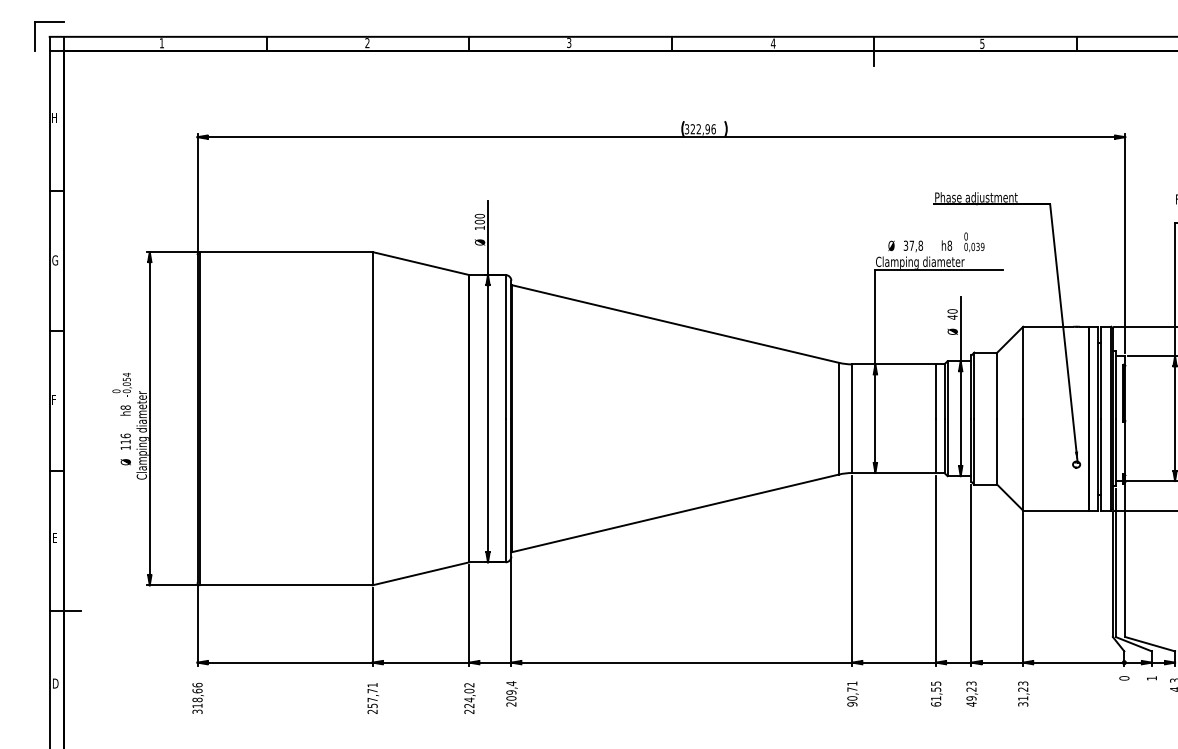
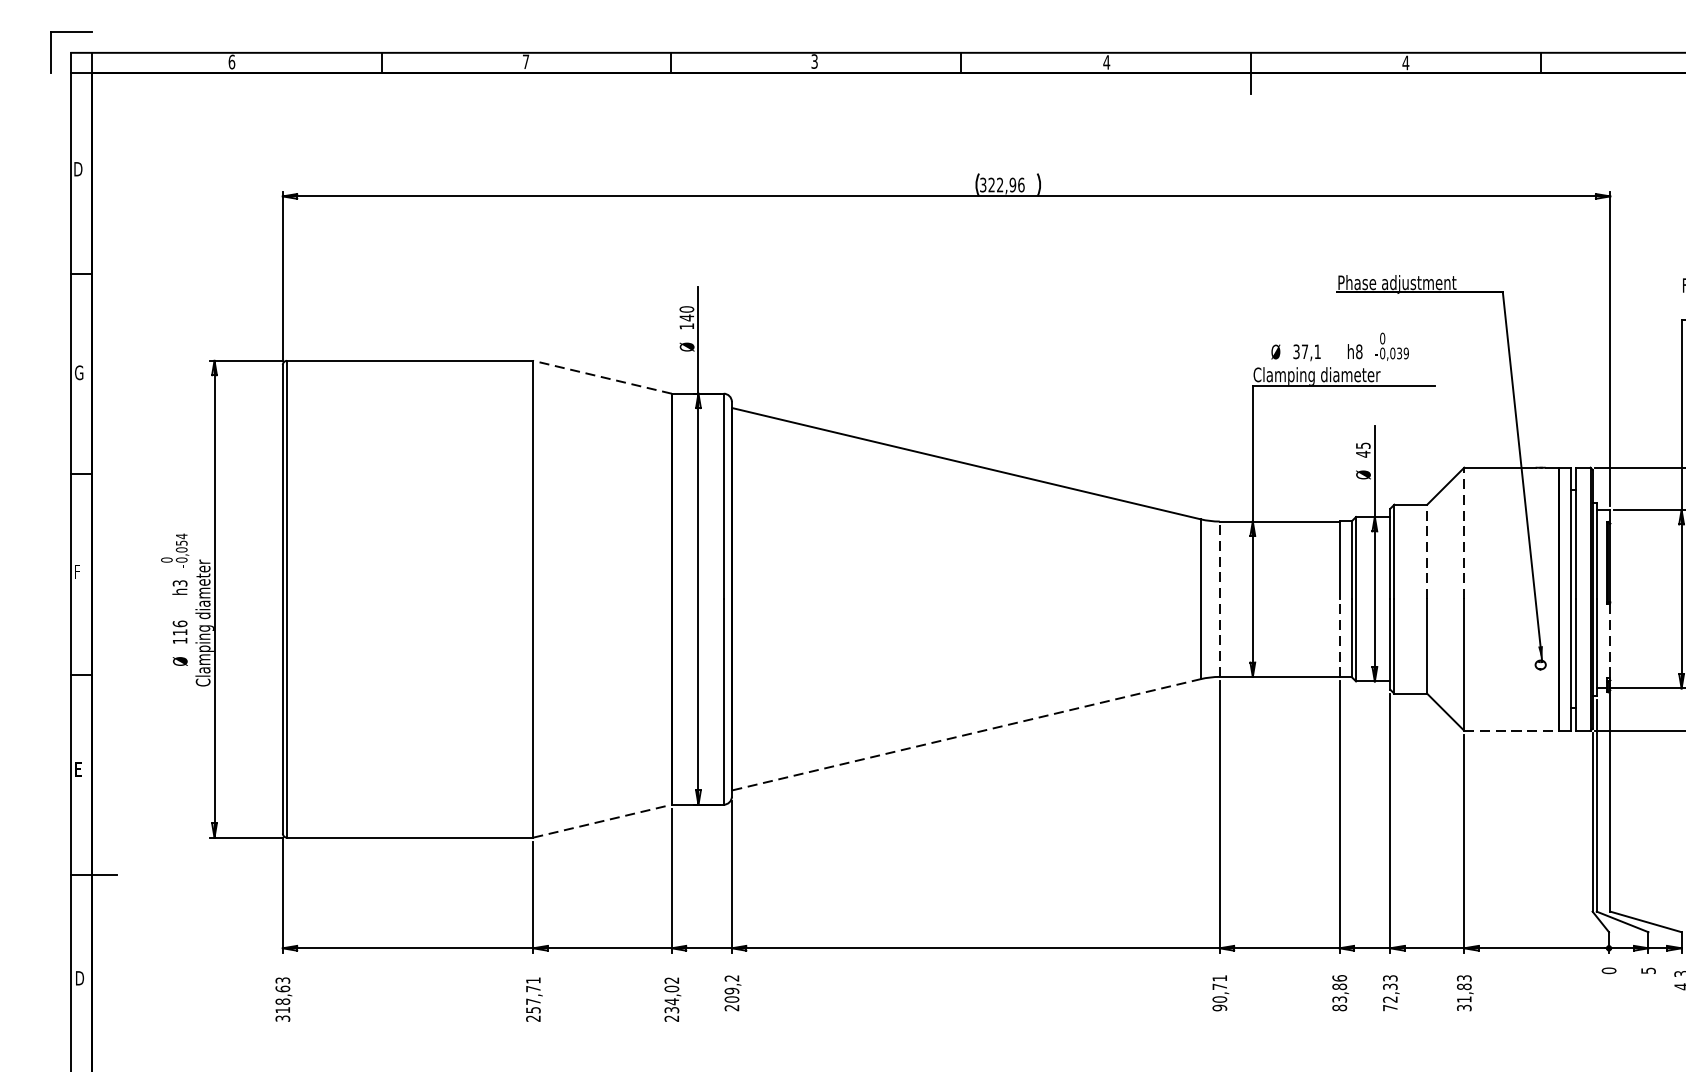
text: (161, 43) -> (231, 62), 1 -> 6
text: (367, 43) -> (526, 62), 2 -> 7
text: (982, 43) -> (1406, 62), 5 -> 4
text: (54, 118) -> (78, 169), H -> D
text: (479, 221) -> (686, 317), 100 -> 140
text: (920, 245) -> (1317, 351), 37,8 -> 37,1
line: (420, 263) -> (601, 377), solid -> dashed
text: (952, 311) -> (1363, 445), 40 -> 45
line: (1023, 372) -> (1464, 533), solid -> dashed
line: (997, 385) -> (1427, 551), solid -> dashed
text: (125, 407) -> (179, 583), h8 -> h3
line: (852, 418) -> (1220, 598), solid -> dashed
line: (936, 445) -> (1340, 637), solid -> dashed
line: (1125, 447) -> (1610, 640), solid -> dashed
line: (1056, 510) -> (1511, 730), solid -> dashed
line: (675, 513) -> (966, 734), solid -> dashed
line: (420, 573) -> (601, 820), solid -> dashed
text: (1152, 678) -> (1649, 970), 1 -> 5
text: (511, 683) -> (732, 978), 209,4 -> 209,2
text: (197, 684) -> (282, 979), 318,66 -> 318,63
text: (1023, 689) -> (1464, 986), 31,23 -> 31,83
text: (936, 693) -> (1340, 992), 61,55 -> 83,86
text: (971, 696) -> (1390, 996), 49,23 -> 72,33
text: (469, 705) -> (672, 1009), 224,02 -> 234,02

